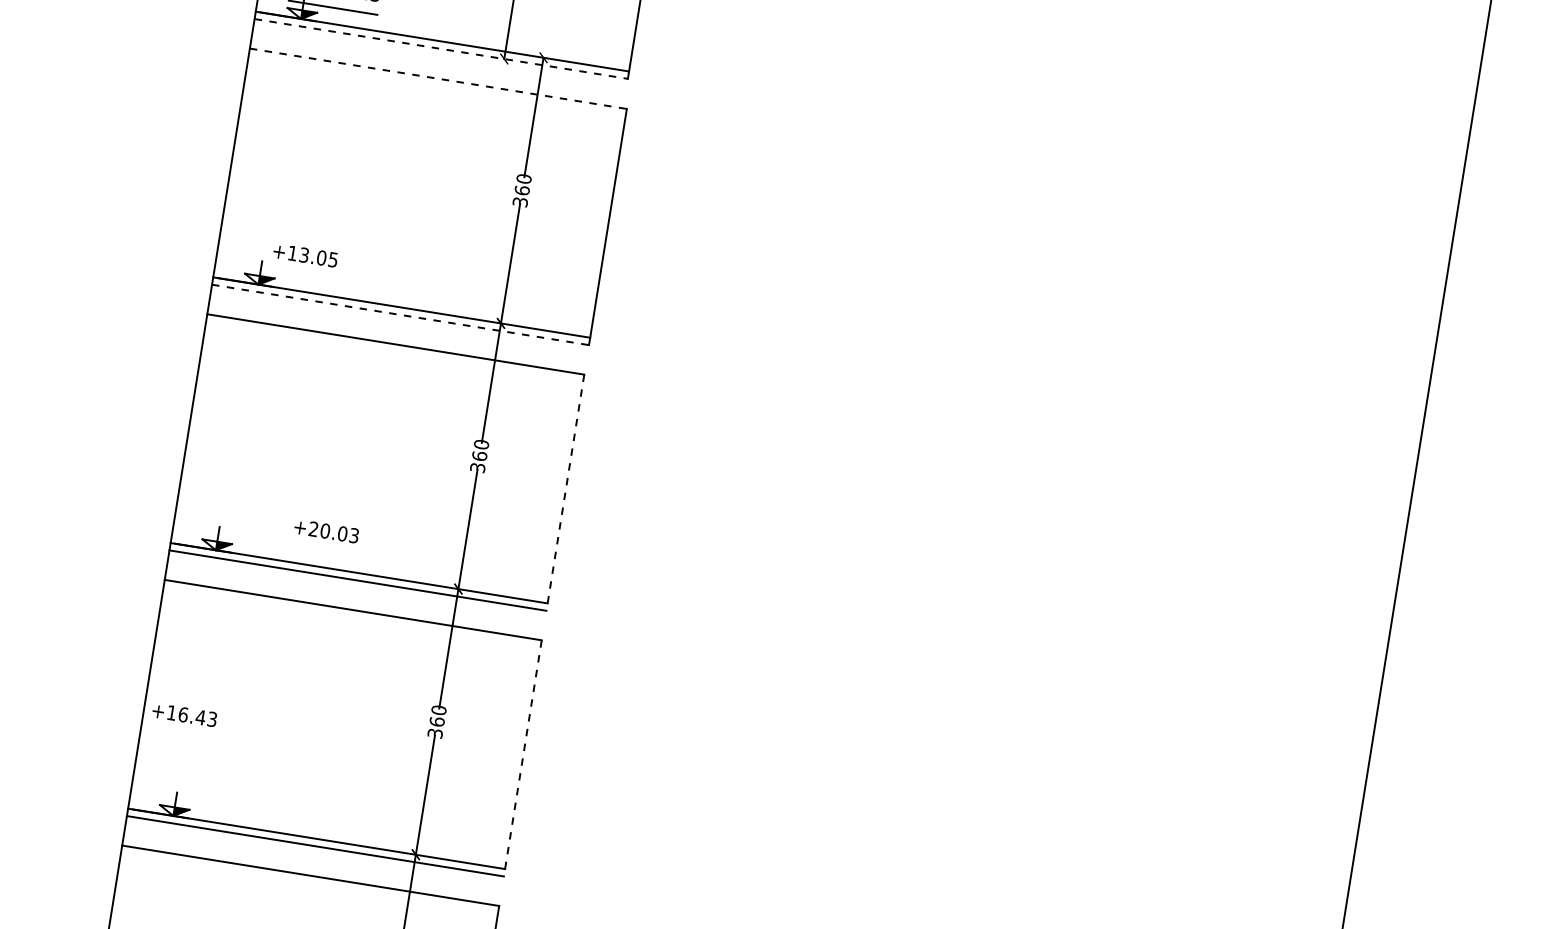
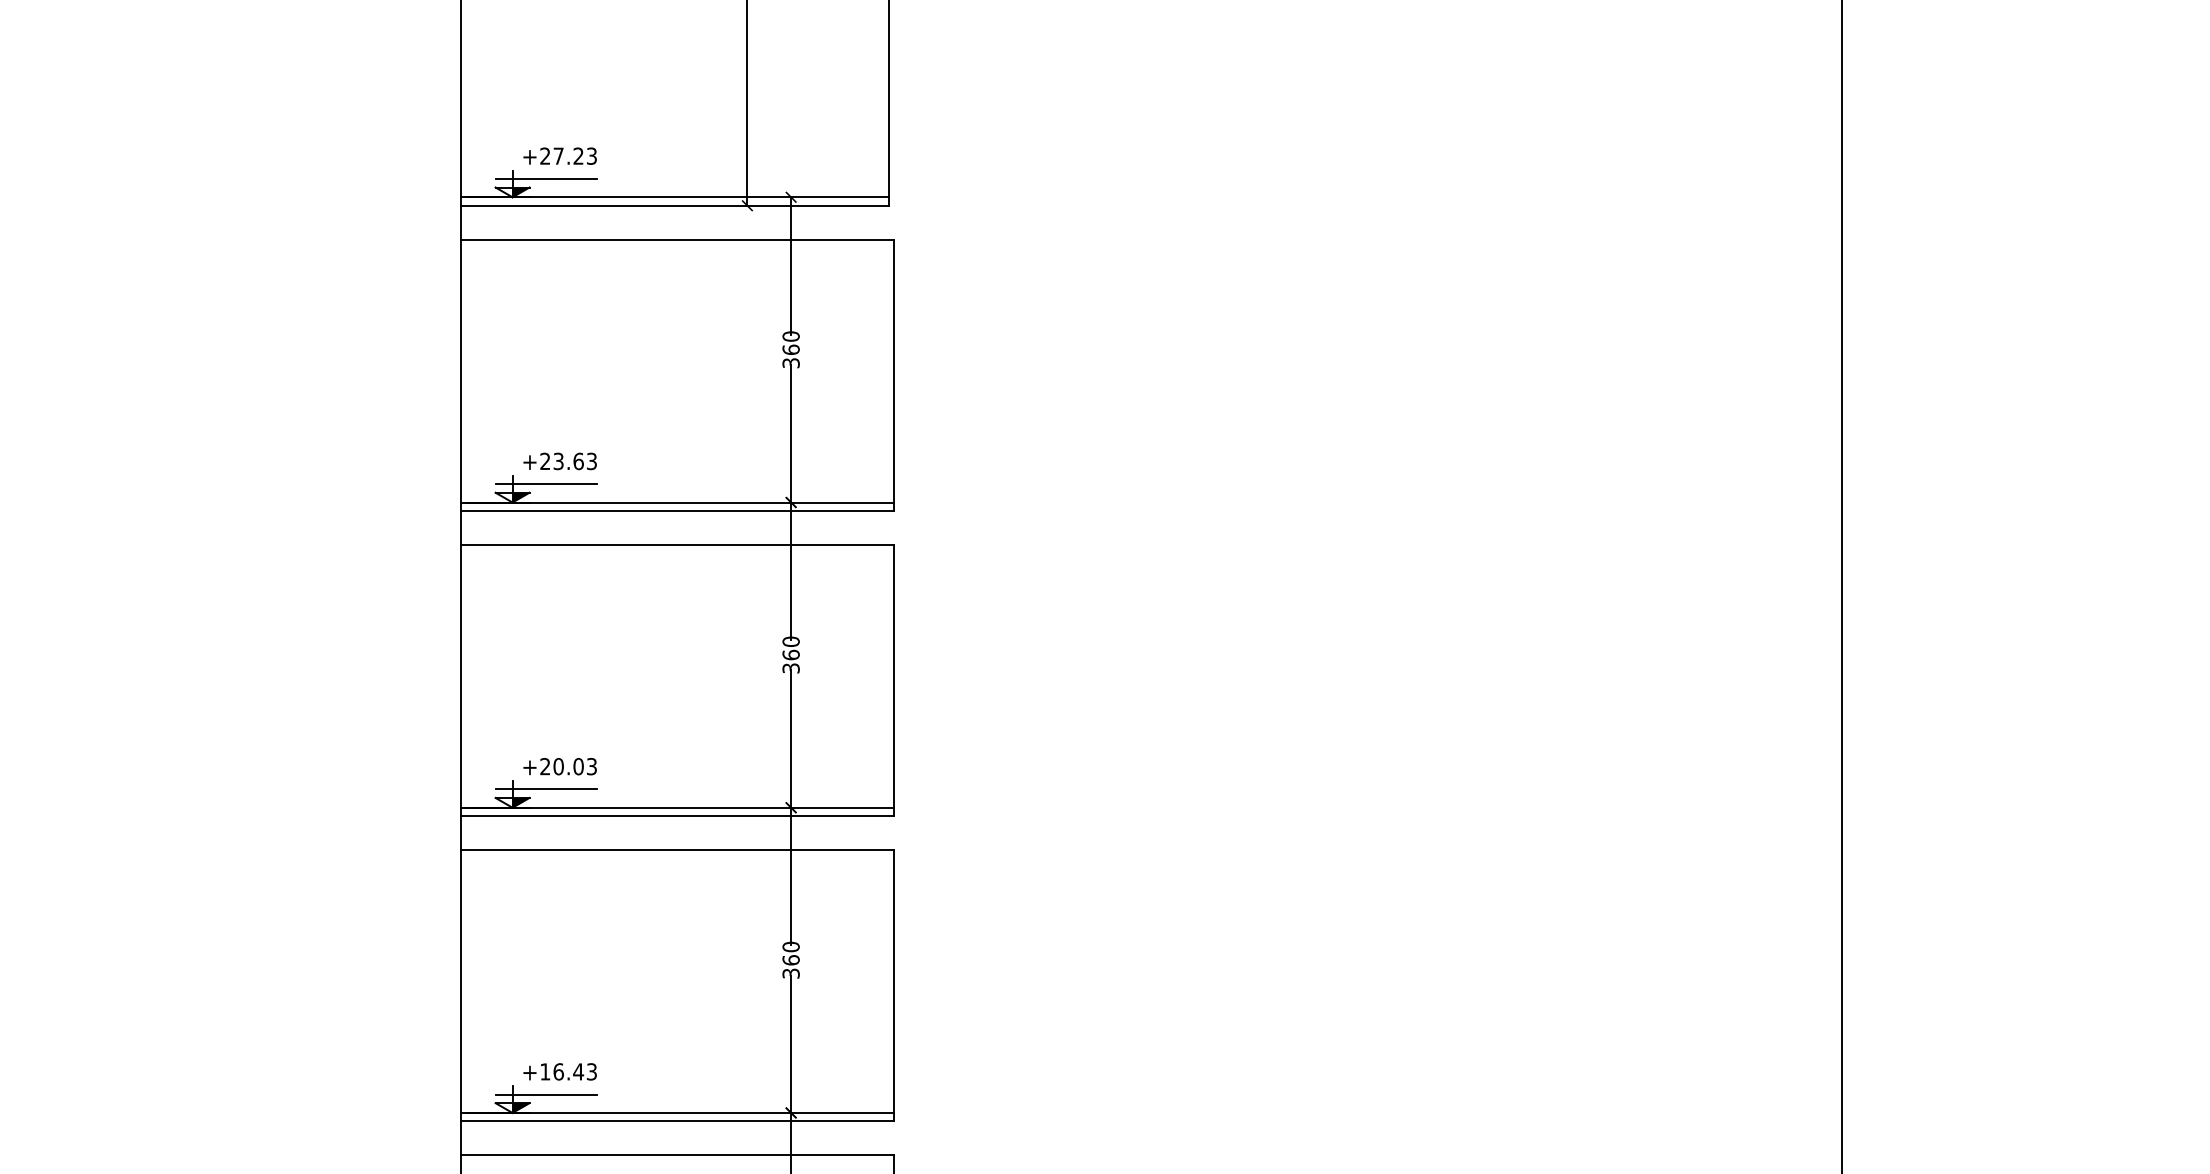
line: (441, 48) -> (675, 205), dashed -> solid
line: (438, 78) -> (677, 239), dashed -> solid
text: (313, 255) -> (568, 460), +13.05 -> +23.63
line: (290, 273) -> (546, 484), added
line: (400, 315) -> (677, 511), dashed -> solid
line: (565, 492) -> (893, 680), dashed -> solid
text: (326, 531) -> (559, 766), moved
line: (248, 539) -> (546, 789), added
text: (184, 714) -> (559, 1071), moved
line: (522, 758) -> (893, 985), dashed -> solid
line: (205, 804) -> (546, 1094), added

